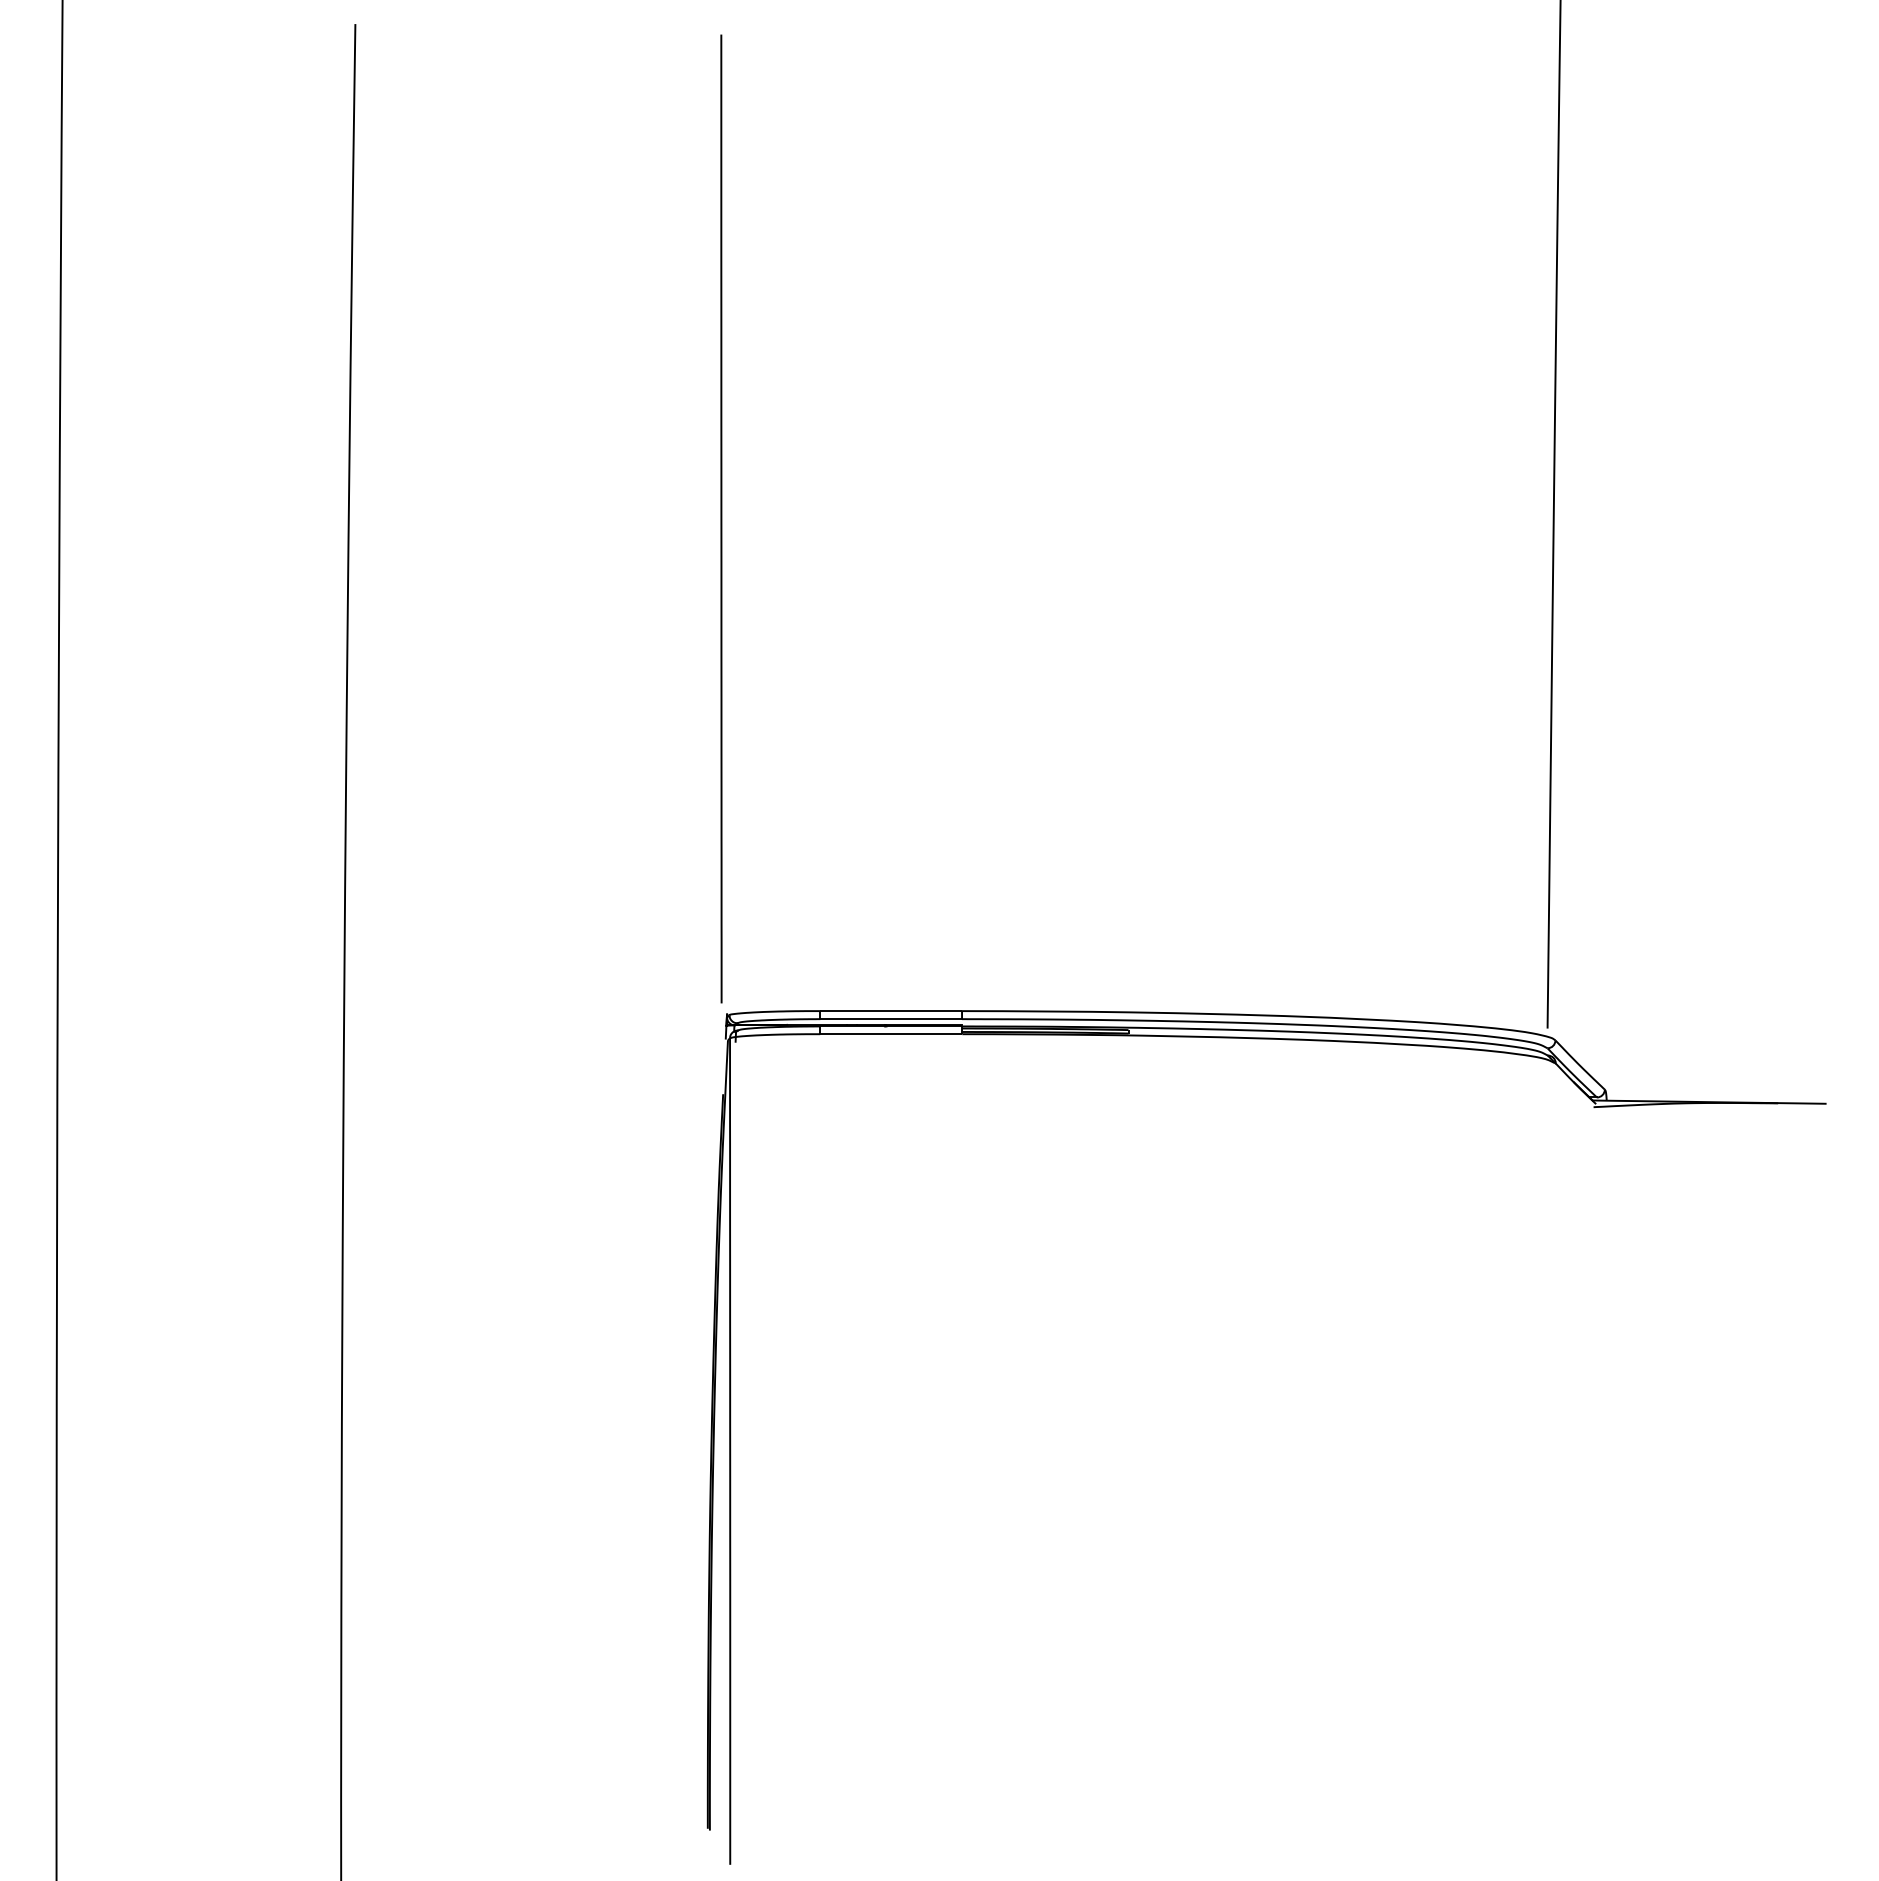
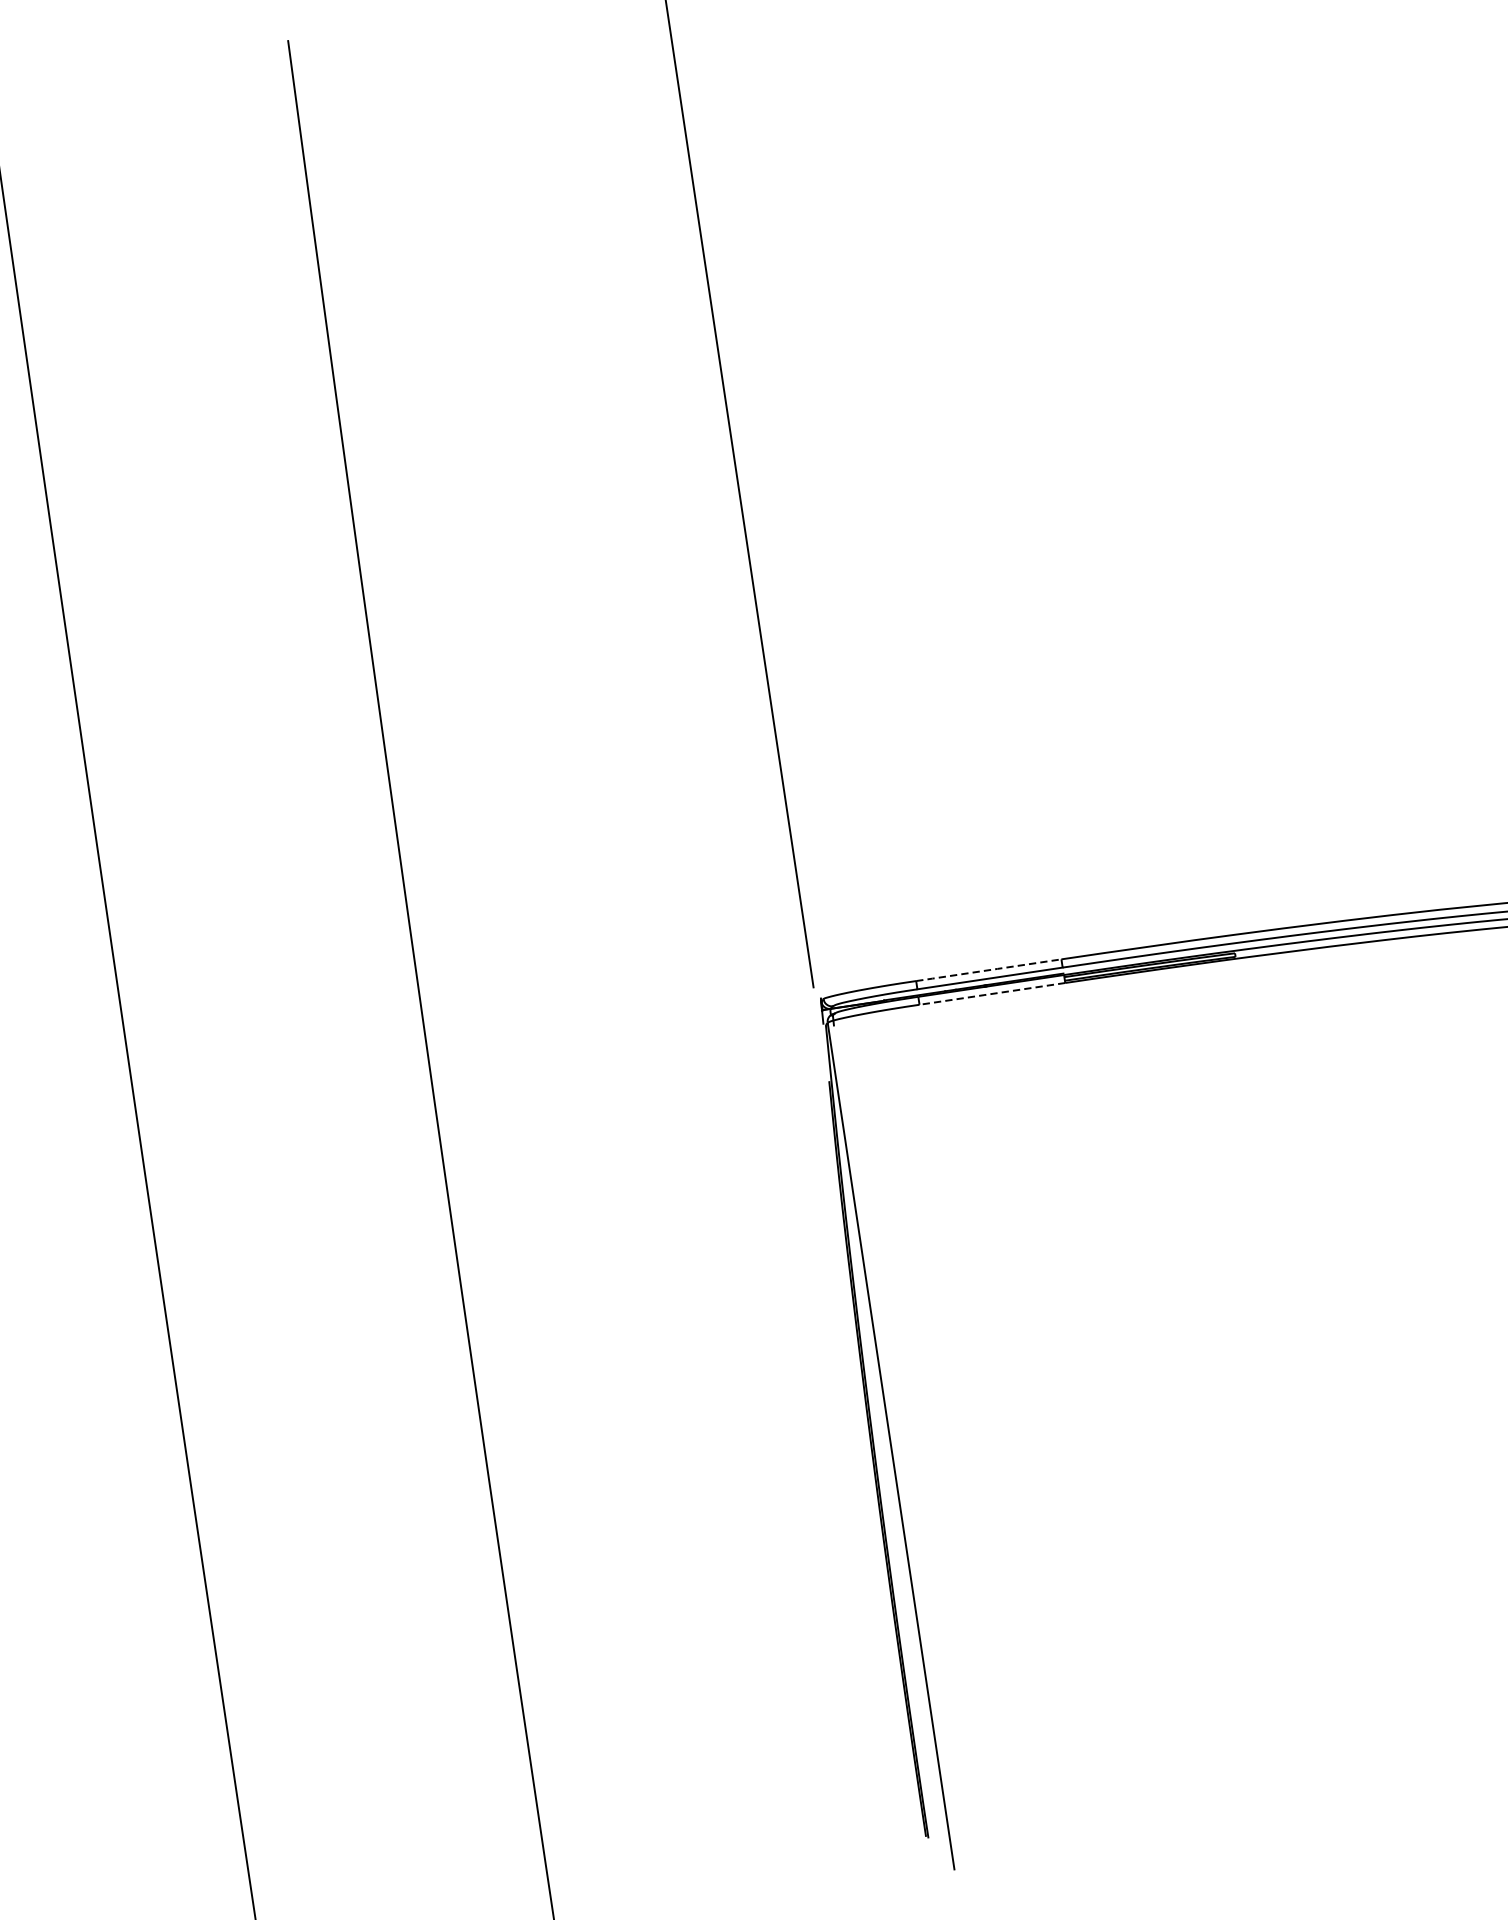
line: (891, 1011) -> (989, 970), solid -> dashed
line: (891, 1034) -> (992, 994), solid -> dashed

